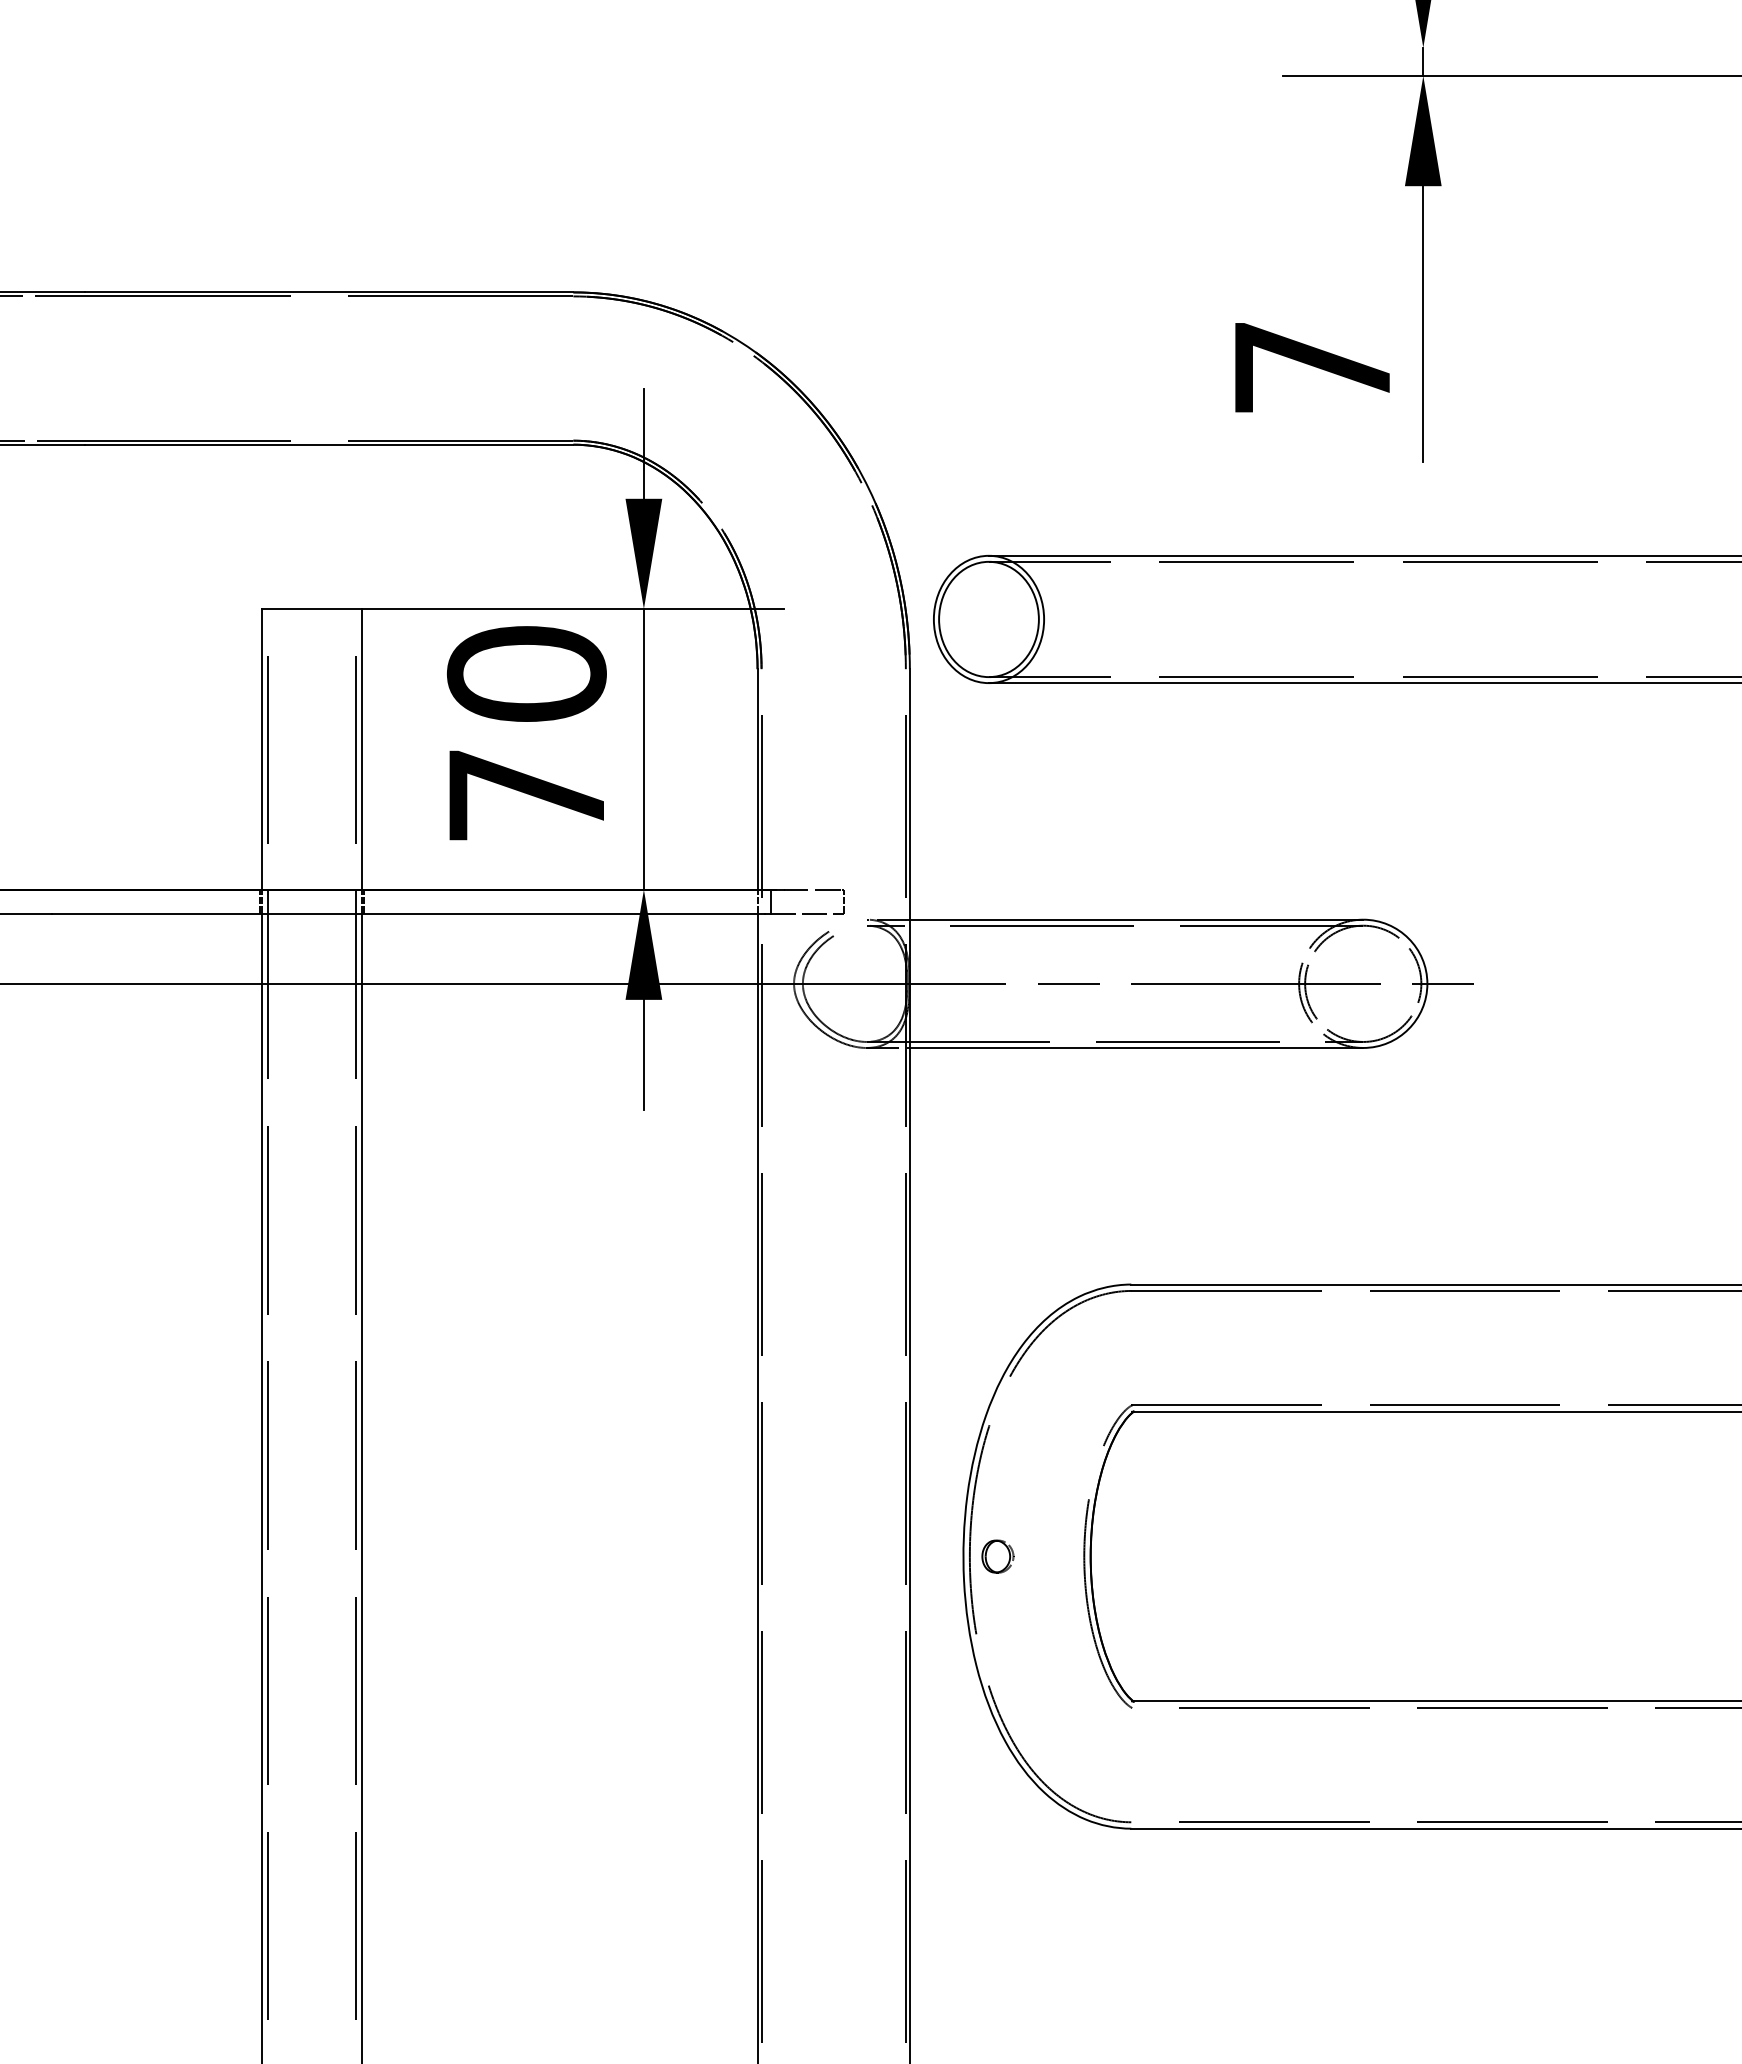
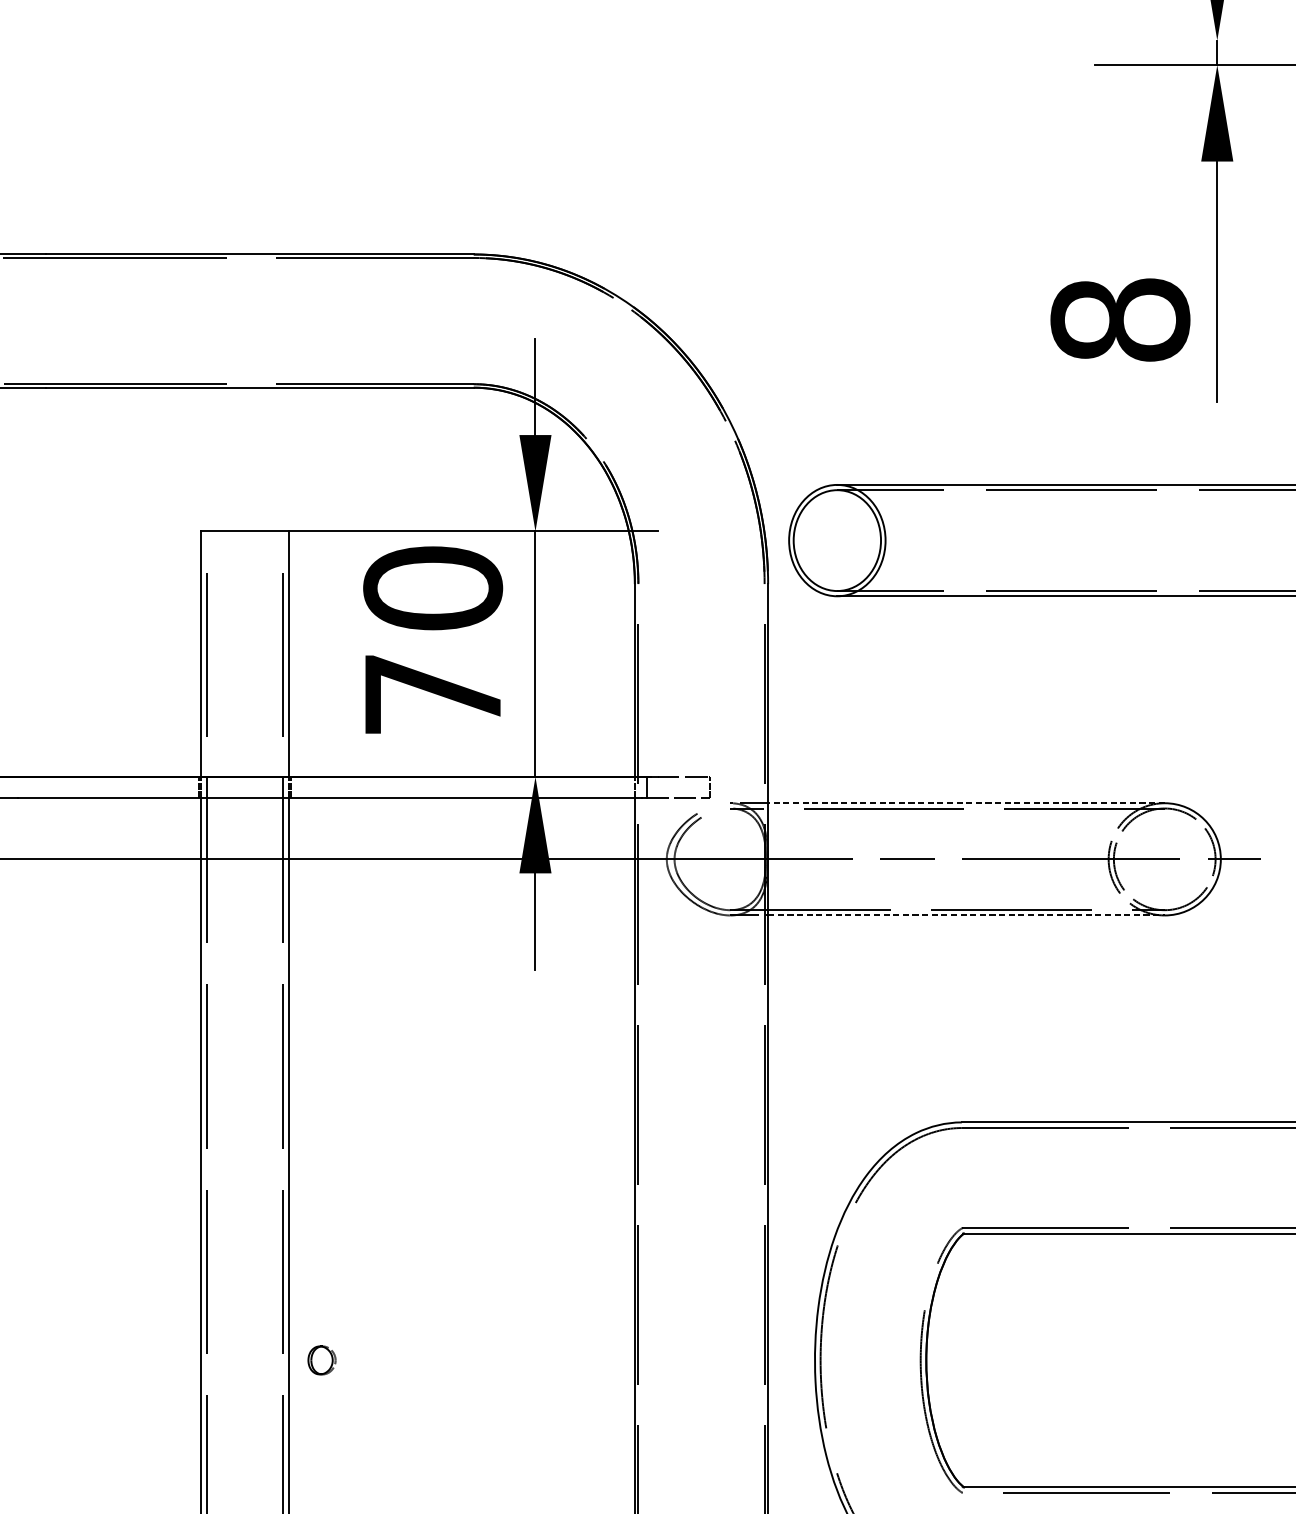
text: (1312, 366) -> (1120, 319), 7 -> 8
line: (1136, 919) -> (966, 803), solid -> dashed
line: (1136, 1047) -> (966, 915), solid -> dashed
part: (997, 1556) -> (321, 1360), moved

